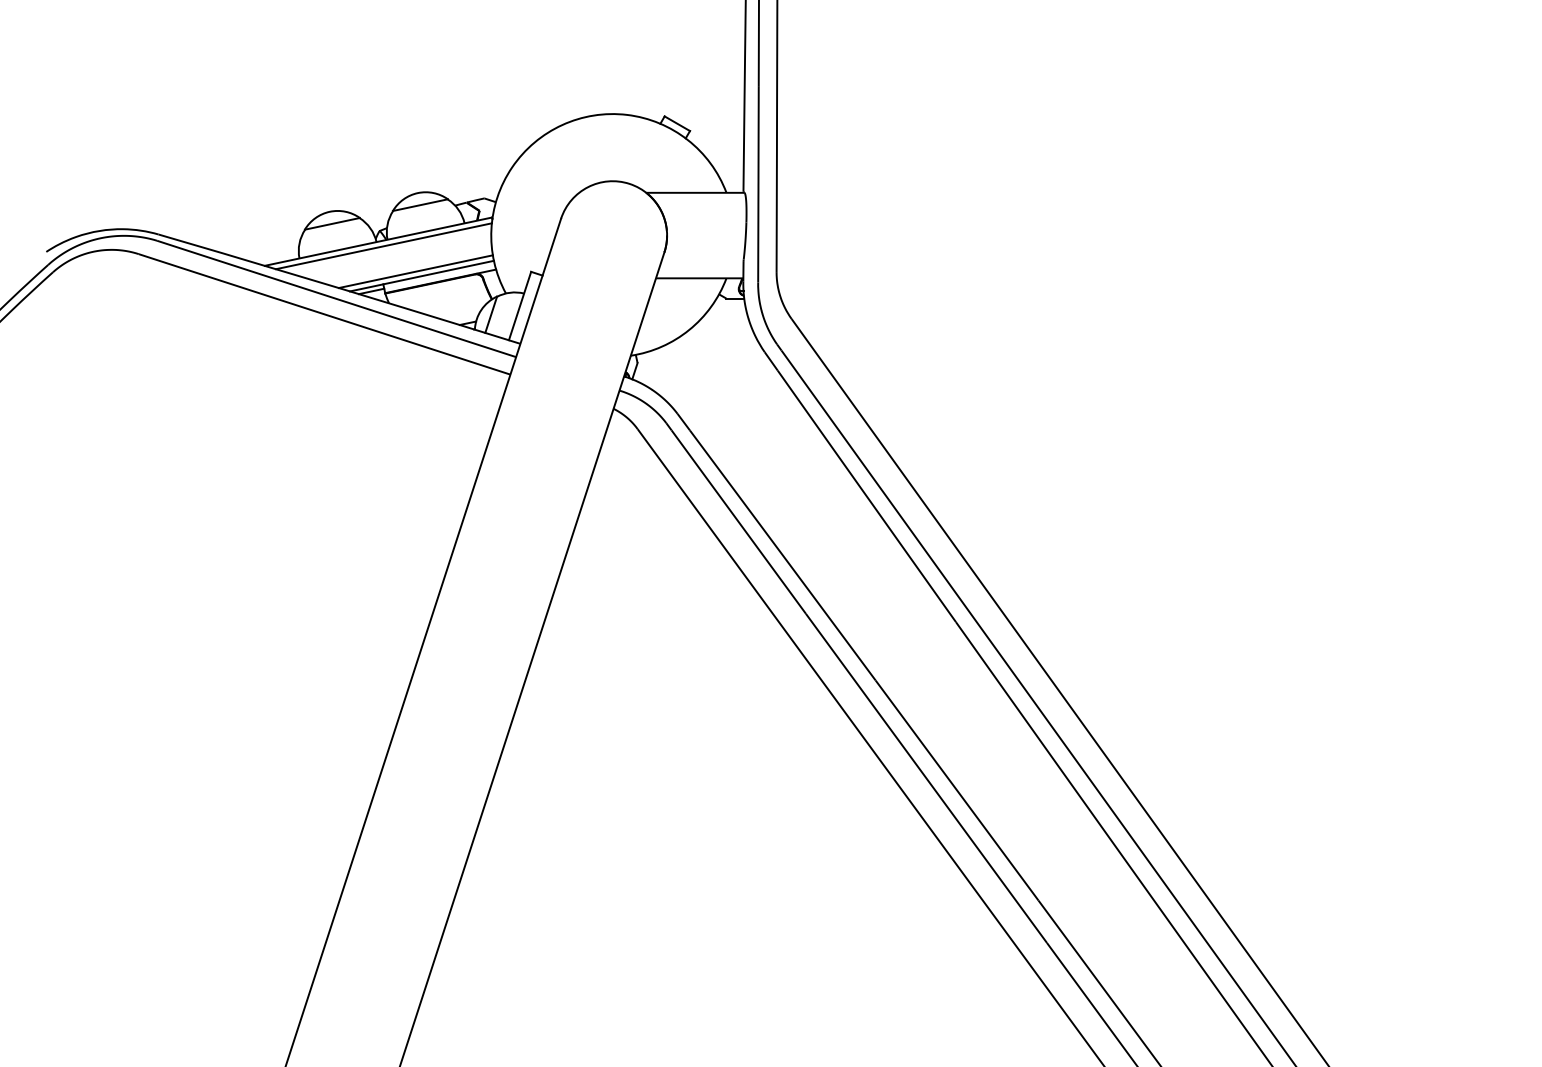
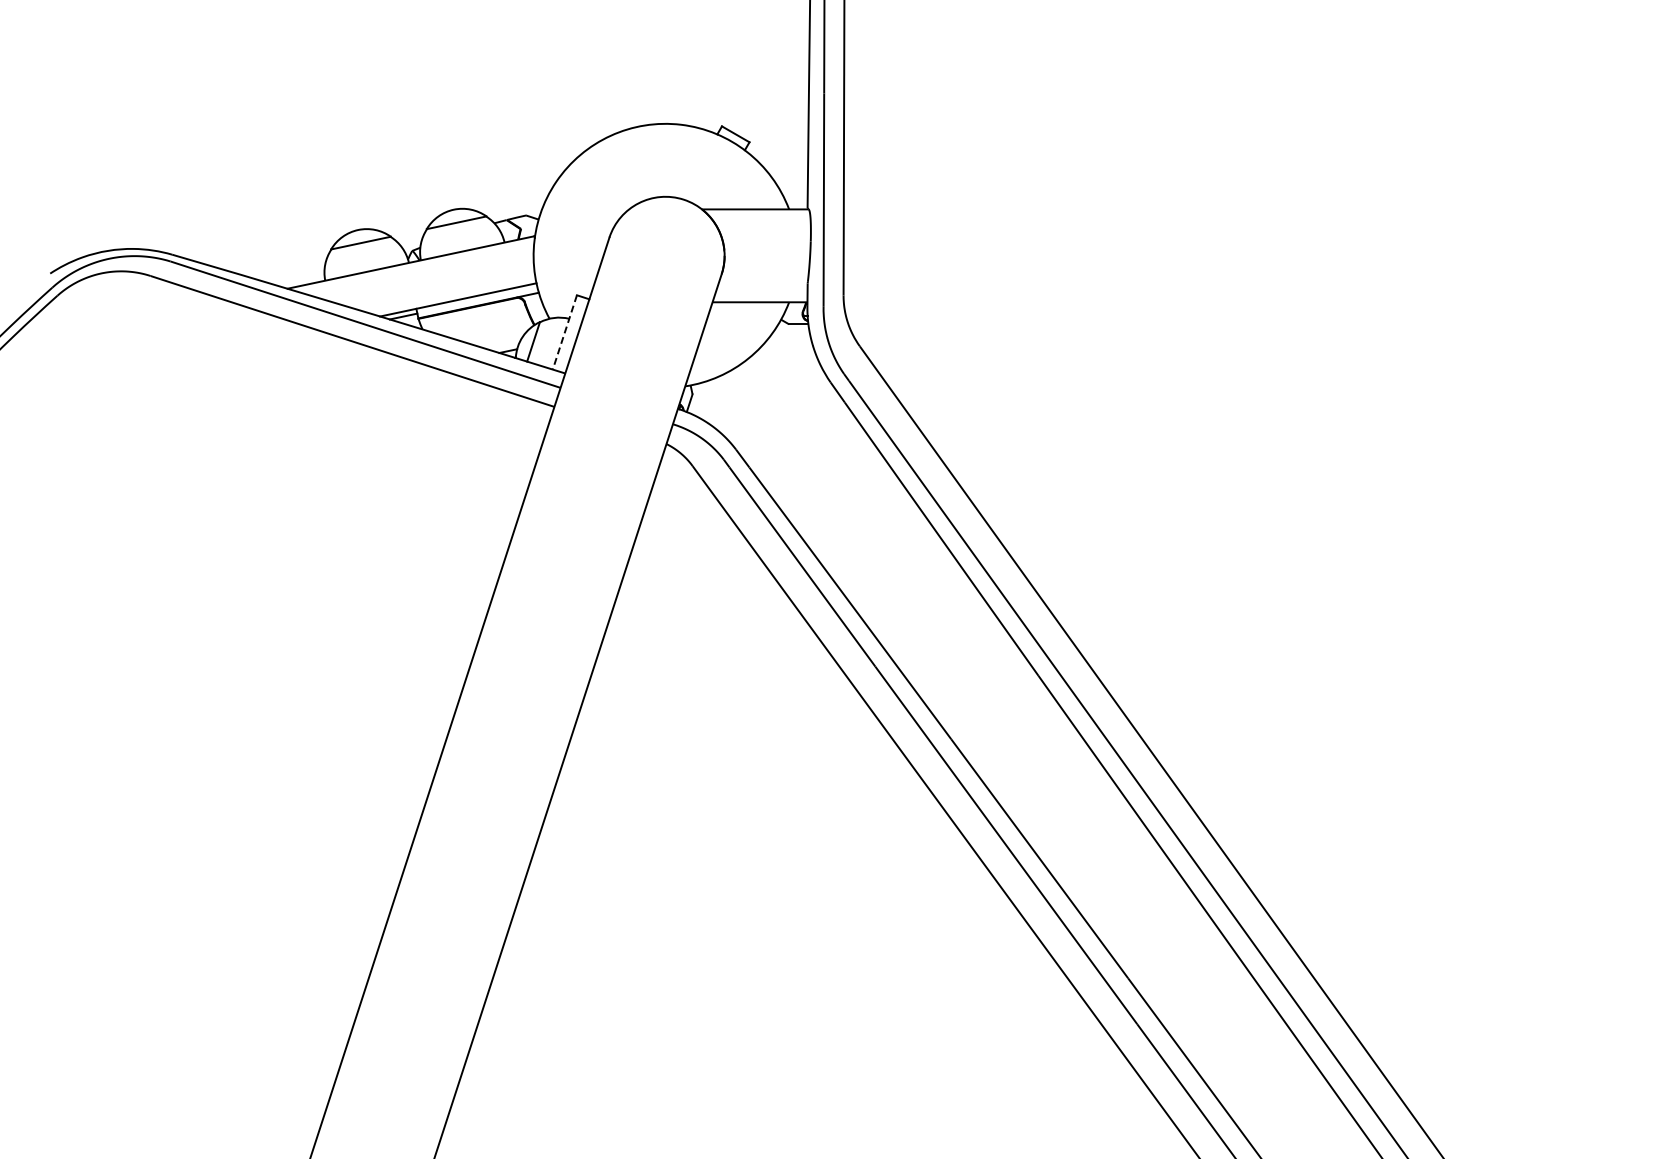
line: (383, 246) -> (416, 267), removed
line: (415, 271) -> (451, 294), removed
line: (519, 306) -> (564, 332), solid -> dashed

